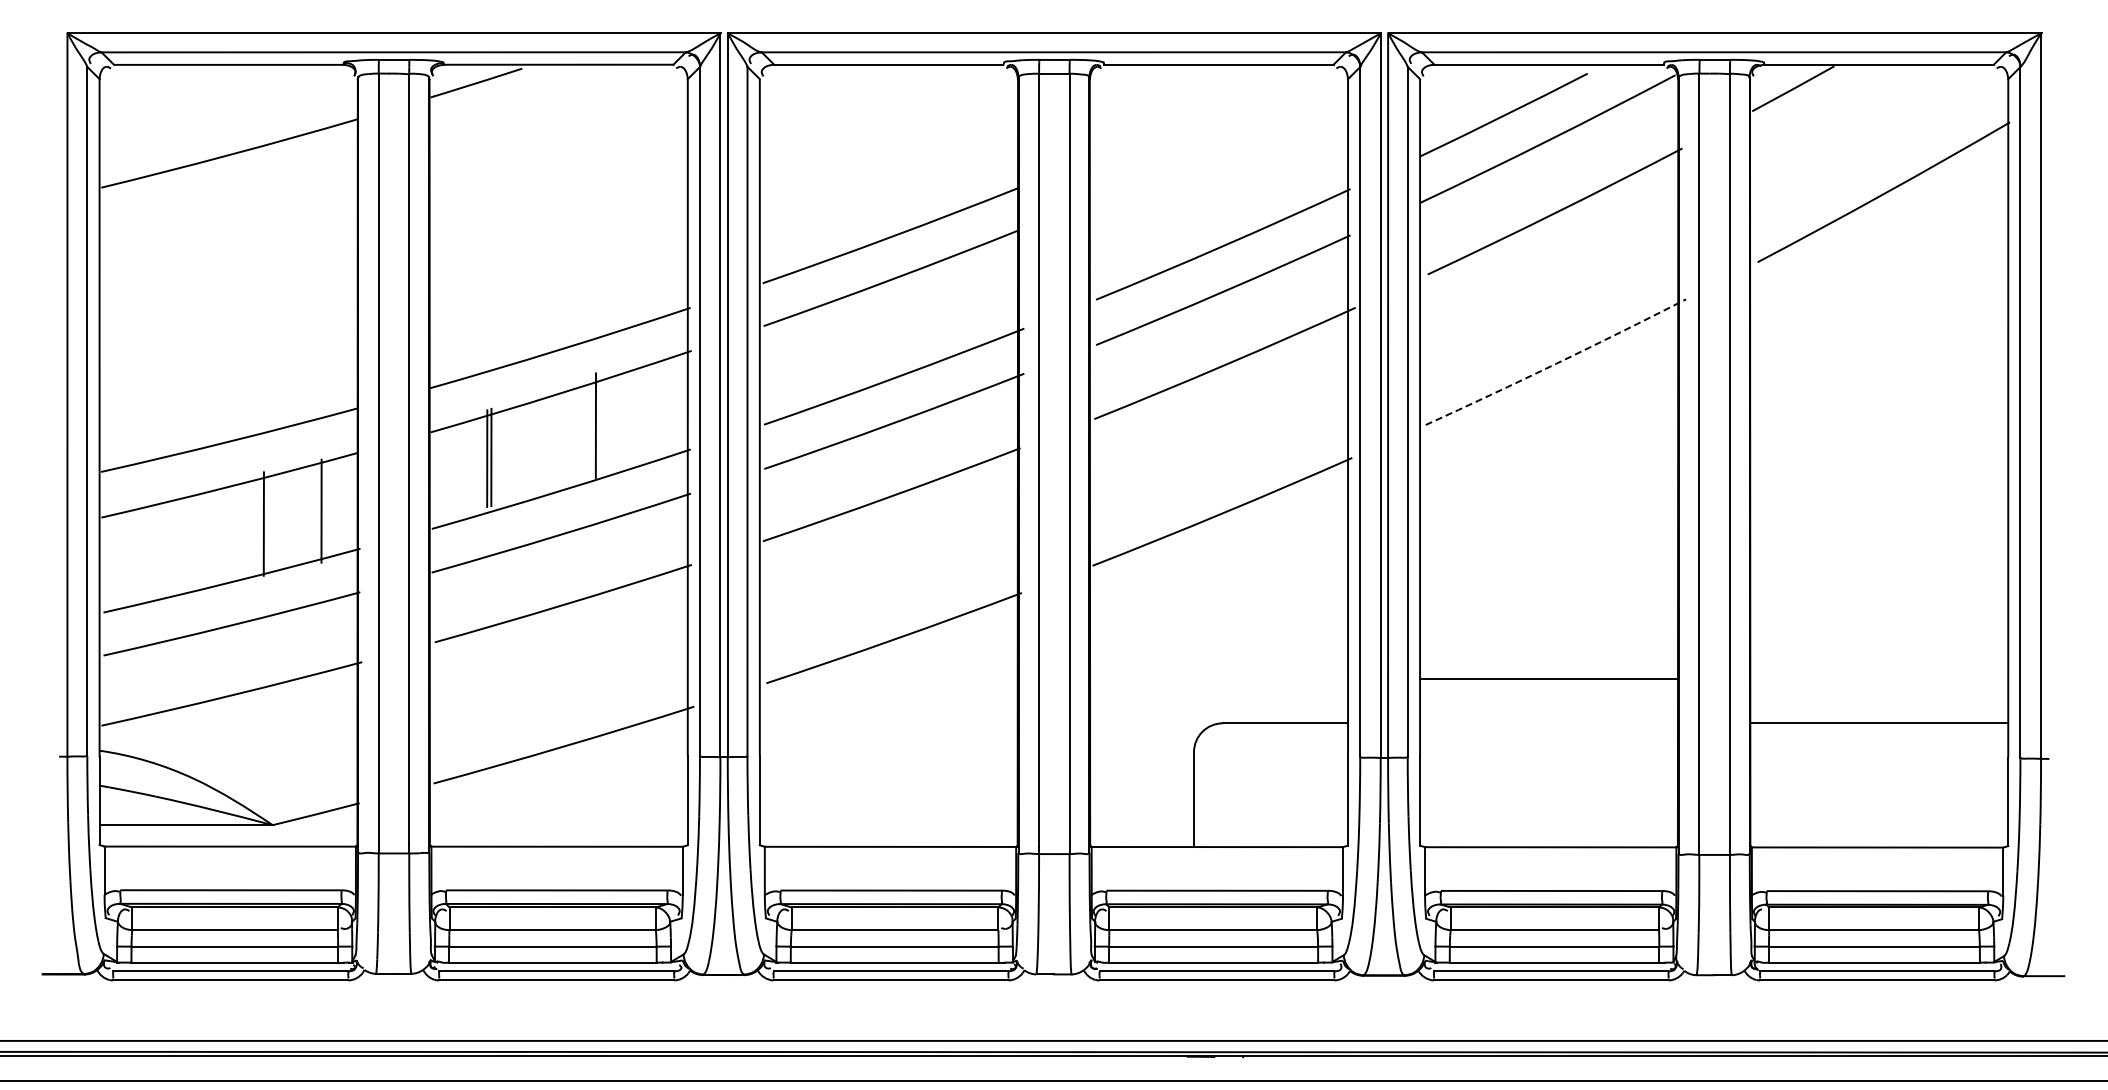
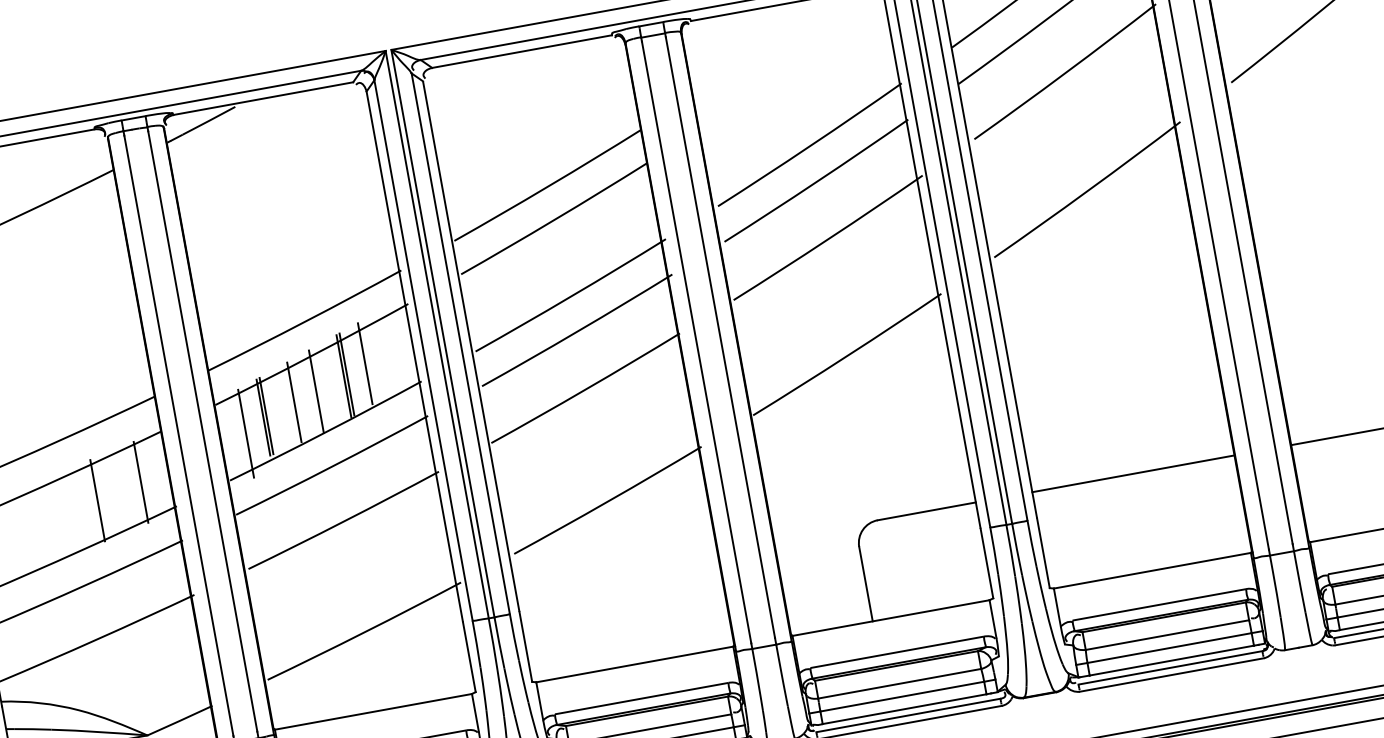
arc: (1556, 363) -> (1088, 190), dashed -> solid
line: (624, 414) -> (364, 363), added
line: (600, 423) -> (347, 373), added
line: (558, 438) -> (316, 391), added
line: (528, 446) -> (294, 402), added
line: (462, 474) -> (246, 433), added
line: (1548, 679) -> (1133, 474), moved

